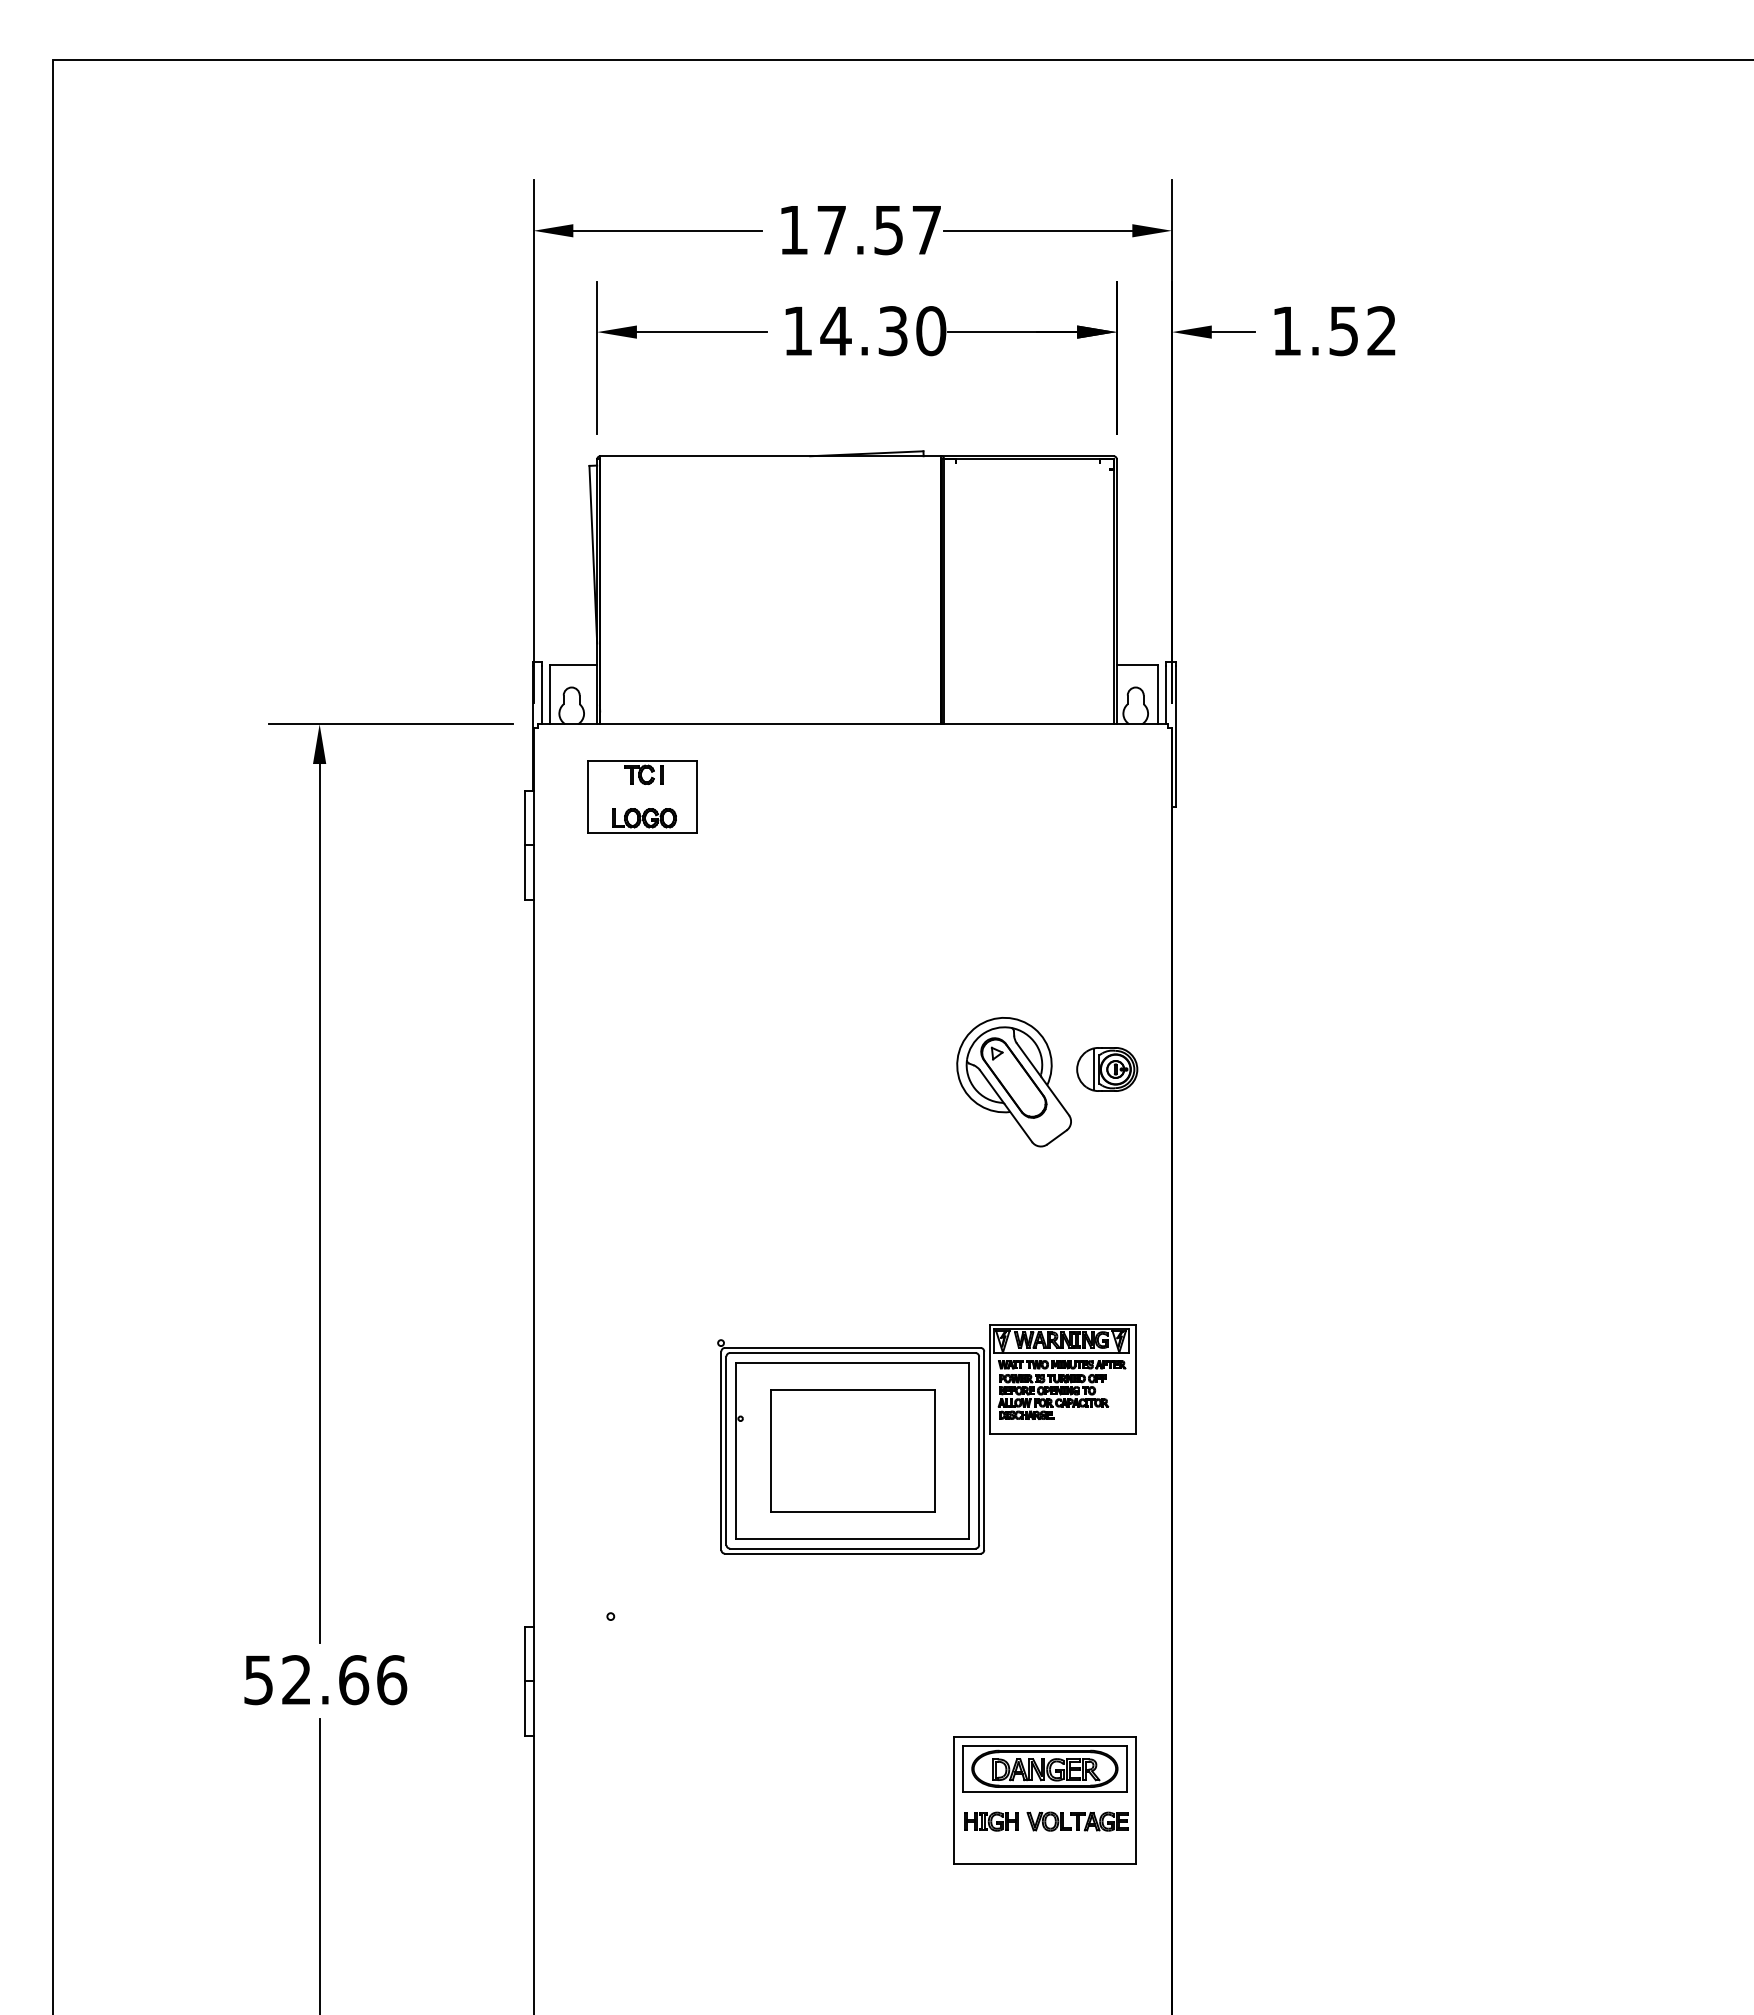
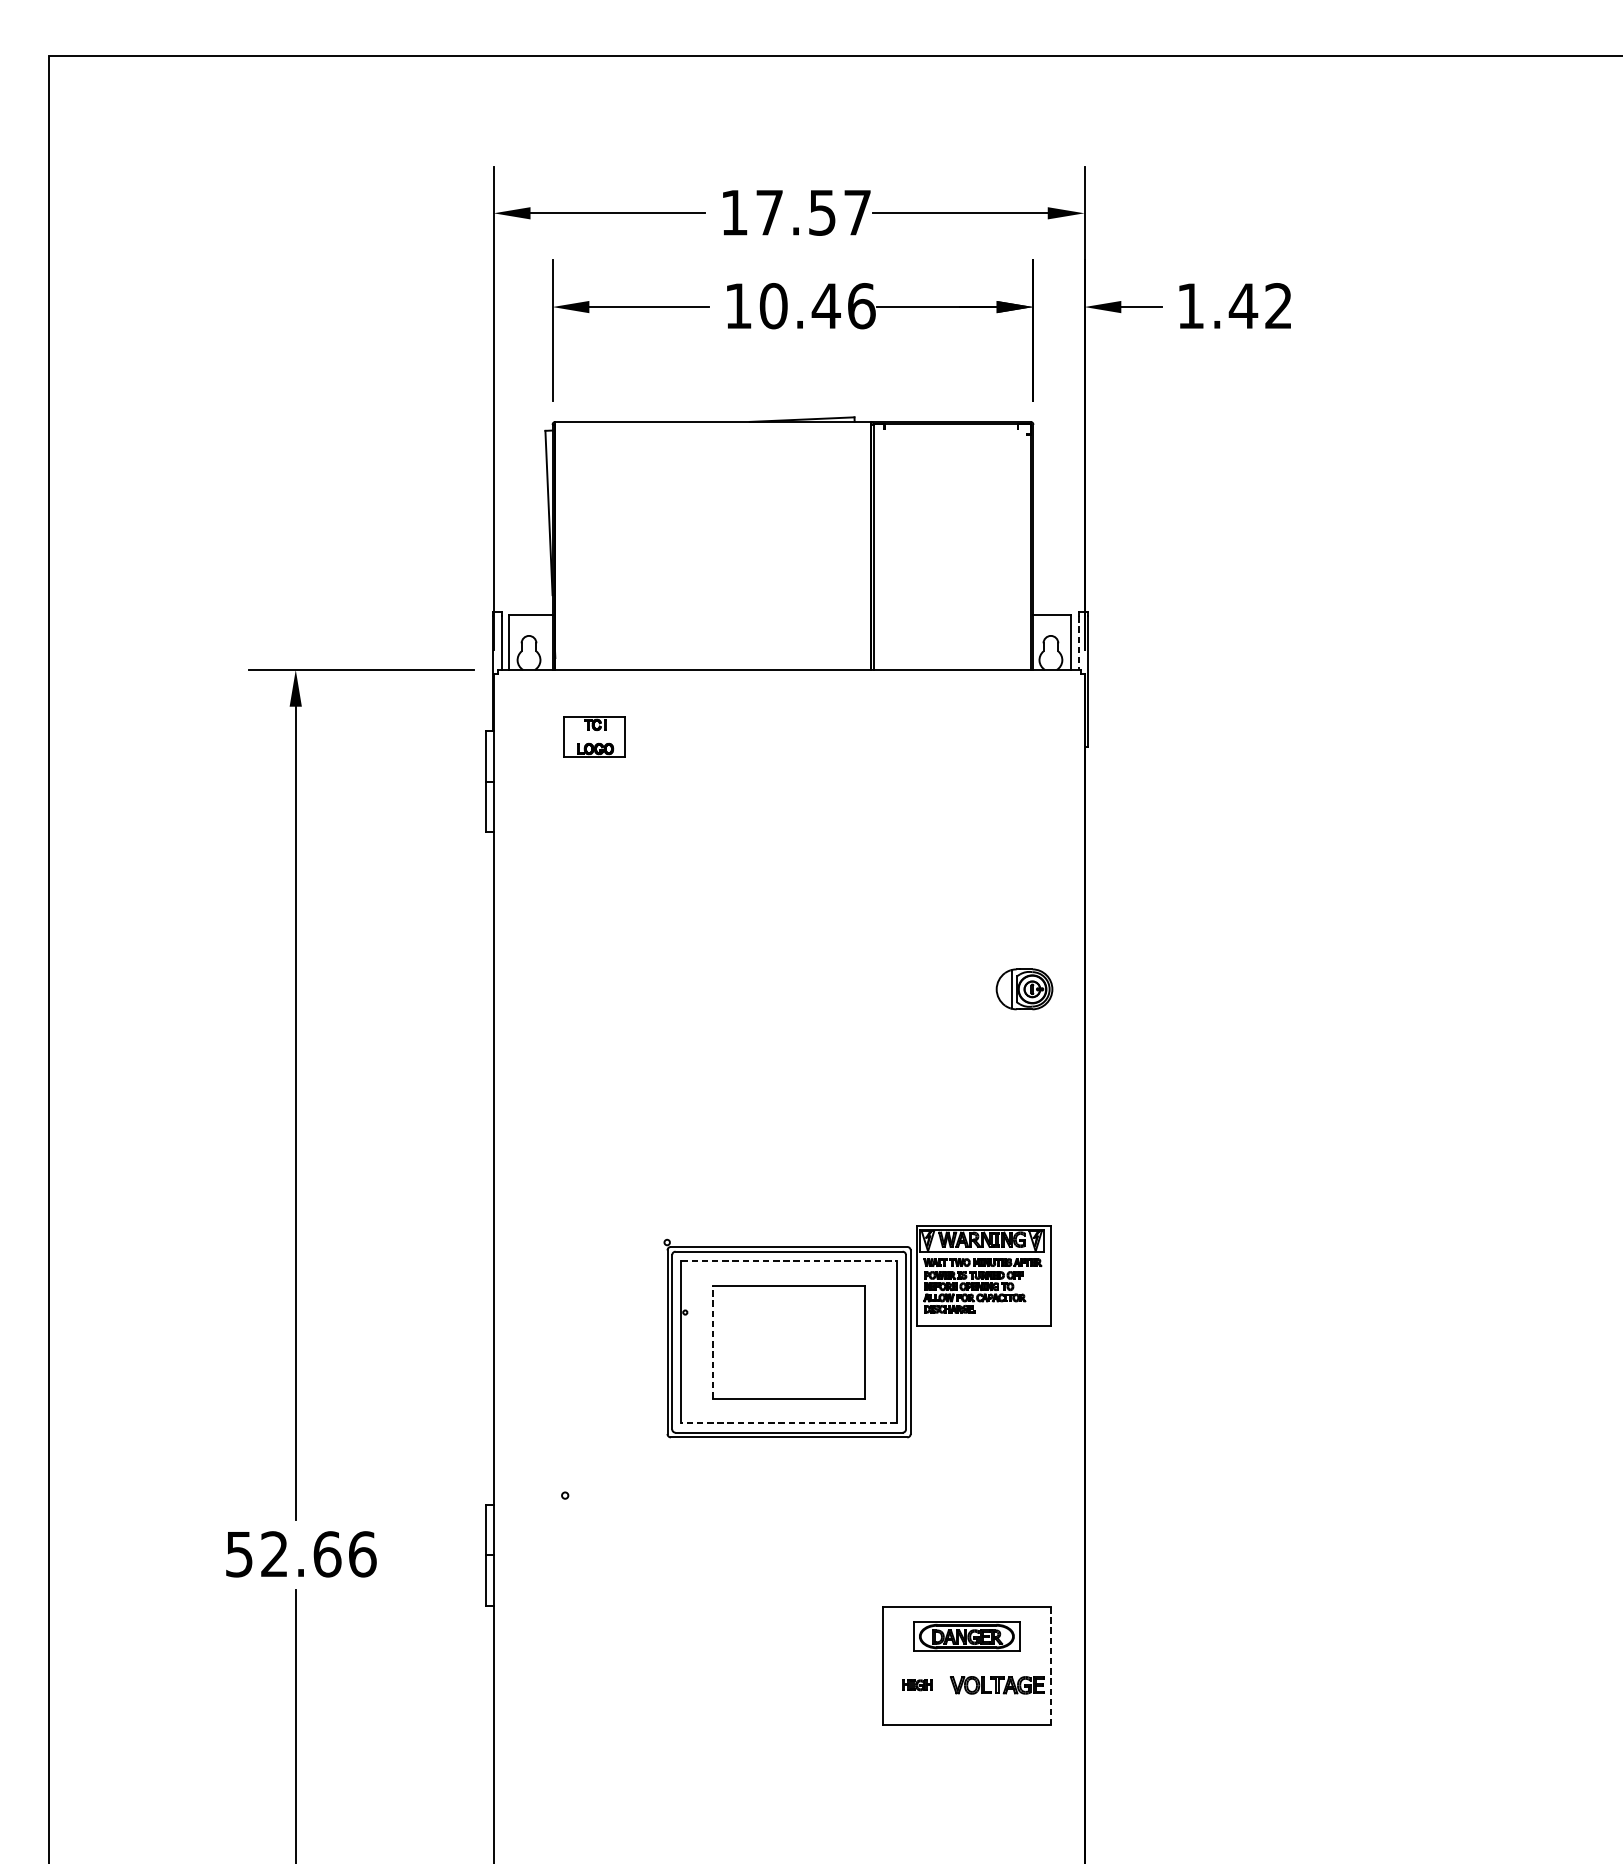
text: (883, 331) -> (817, 306), 14.30 -> 10.46
text: (1343, 331) -> (1243, 306), 1.52 -> 1.42
line: (1166, 695) -> (1079, 643), solid -> dashed
part: (642, 796) -> (594, 736), size x0.6
part: (1013, 1082) -> (937, 1001), removed
line: (853, 1363) -> (789, 1261), solid -> dashed
line: (771, 1450) -> (713, 1341), solid -> dashed
line: (852, 1538) -> (788, 1423), solid -> dashed
part: (1044, 1768) -> (966, 1636), size x0.7
line: (1135, 1800) -> (1050, 1665), solid -> dashed
part: (991, 1821) -> (917, 1685), size x0.6

